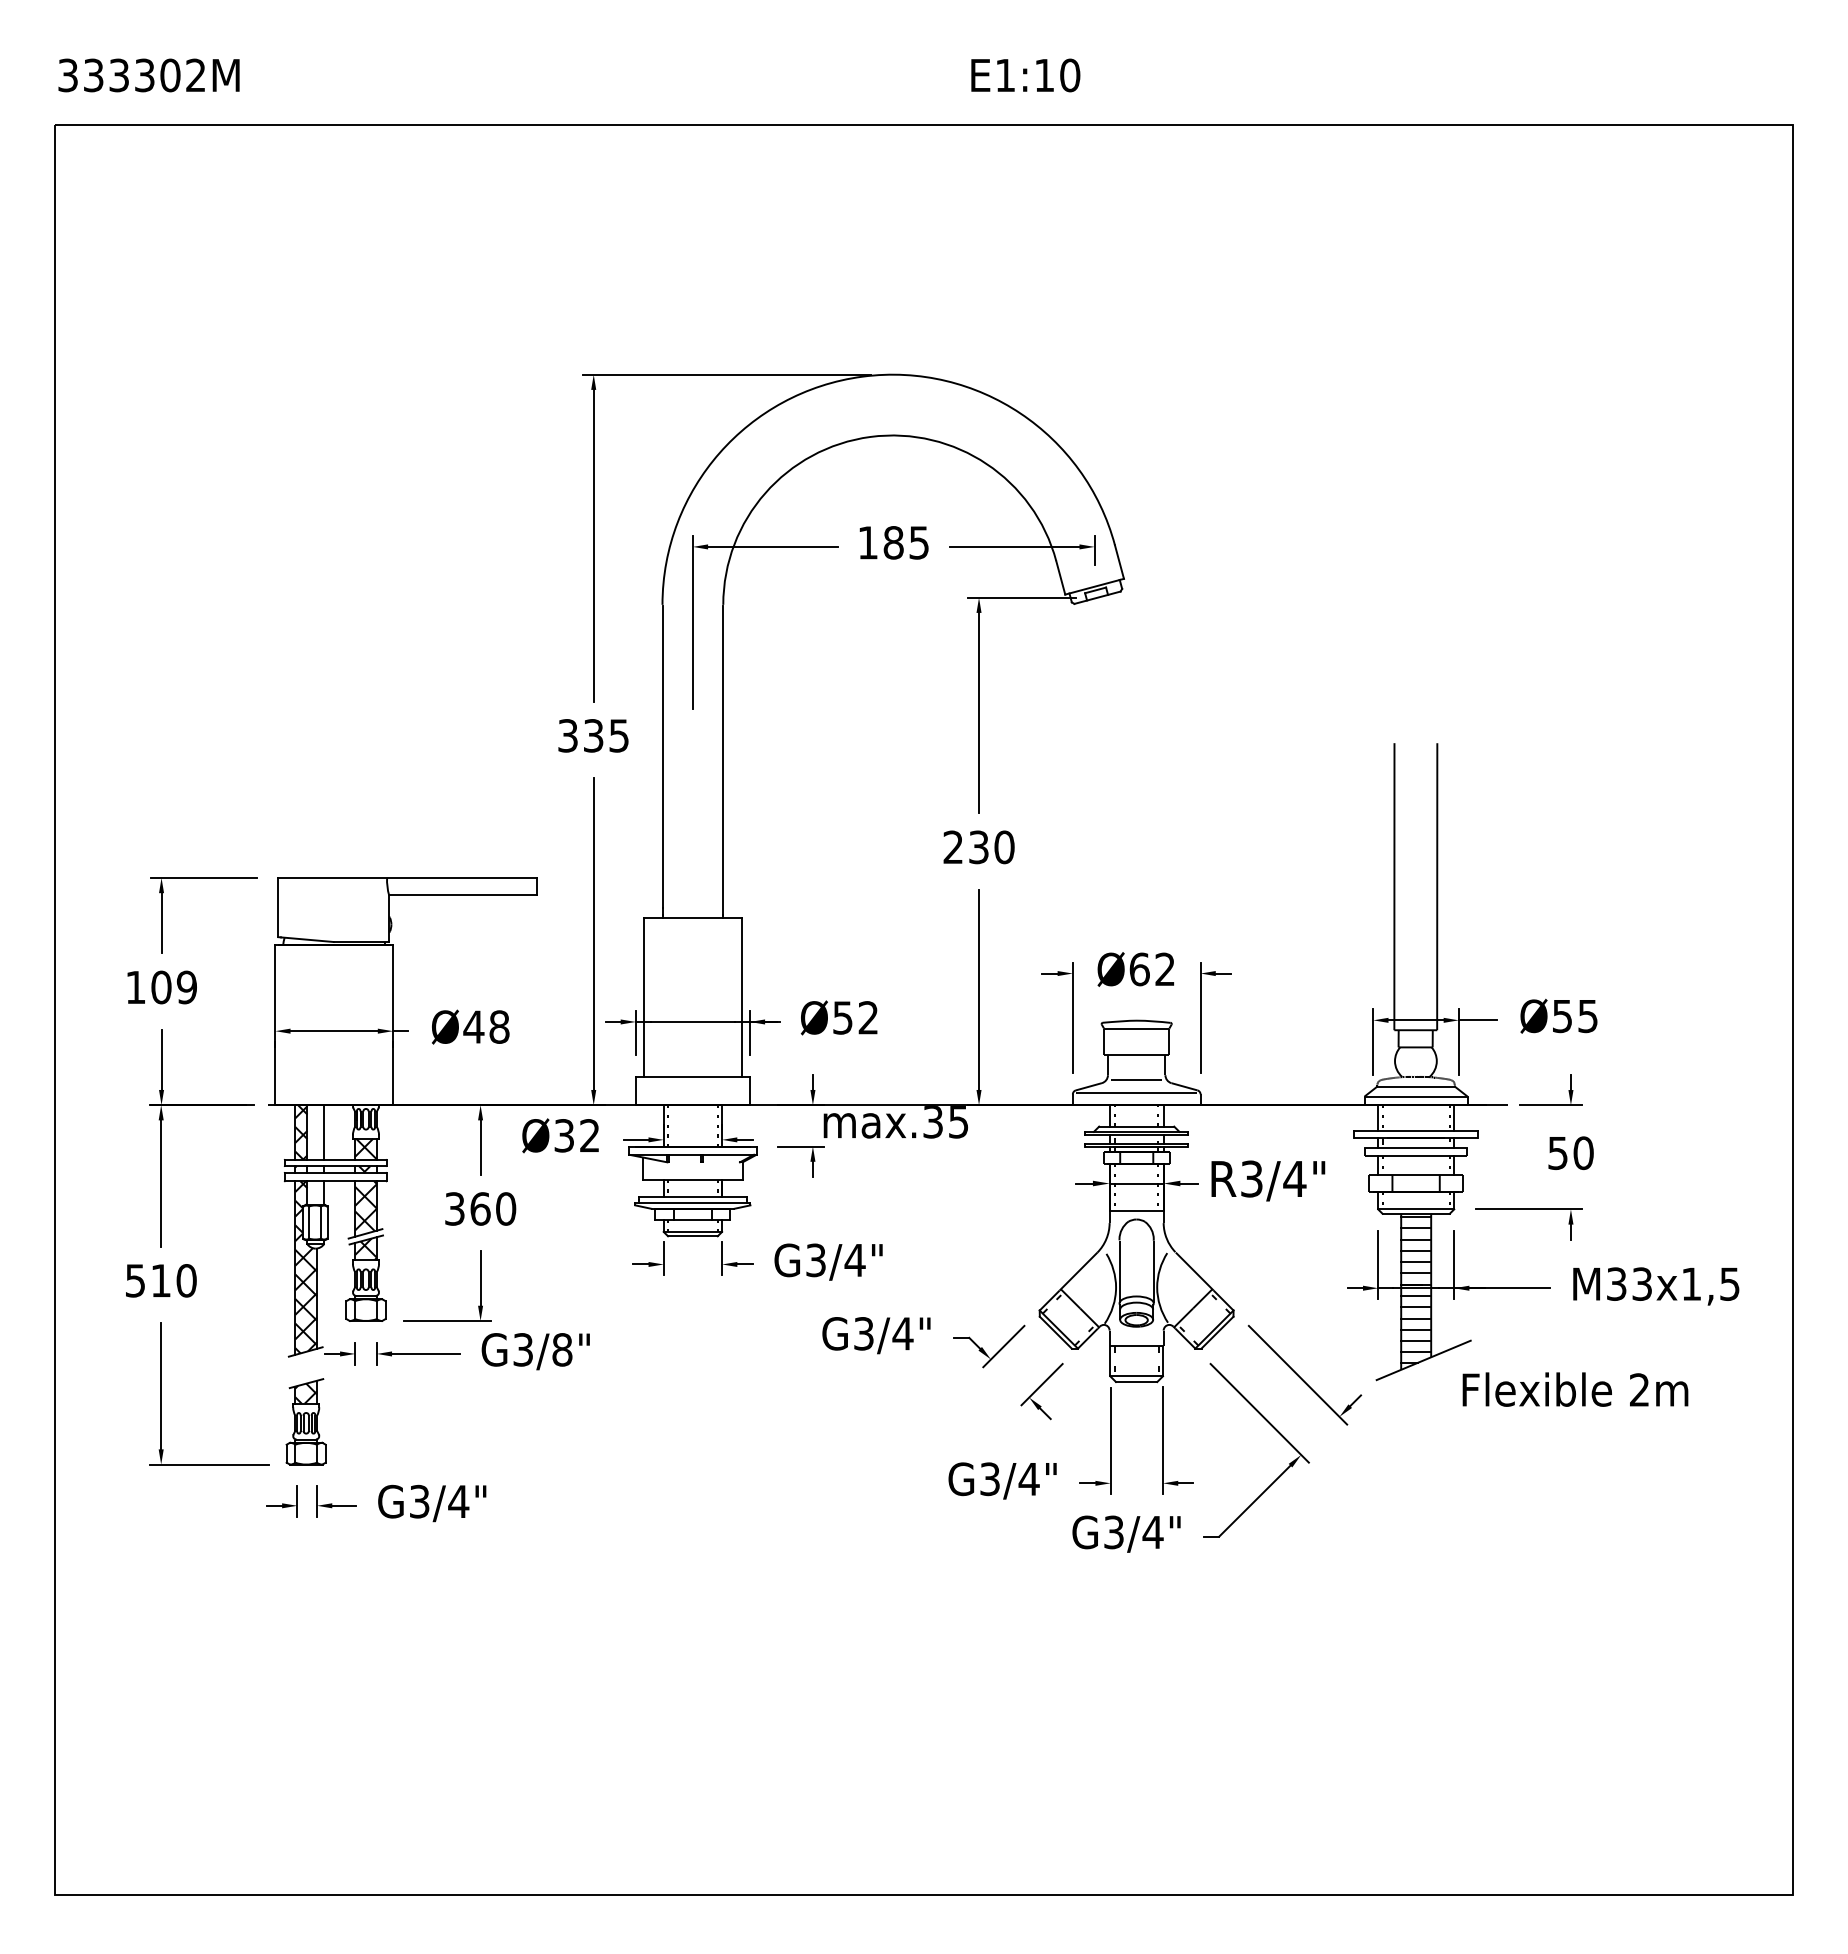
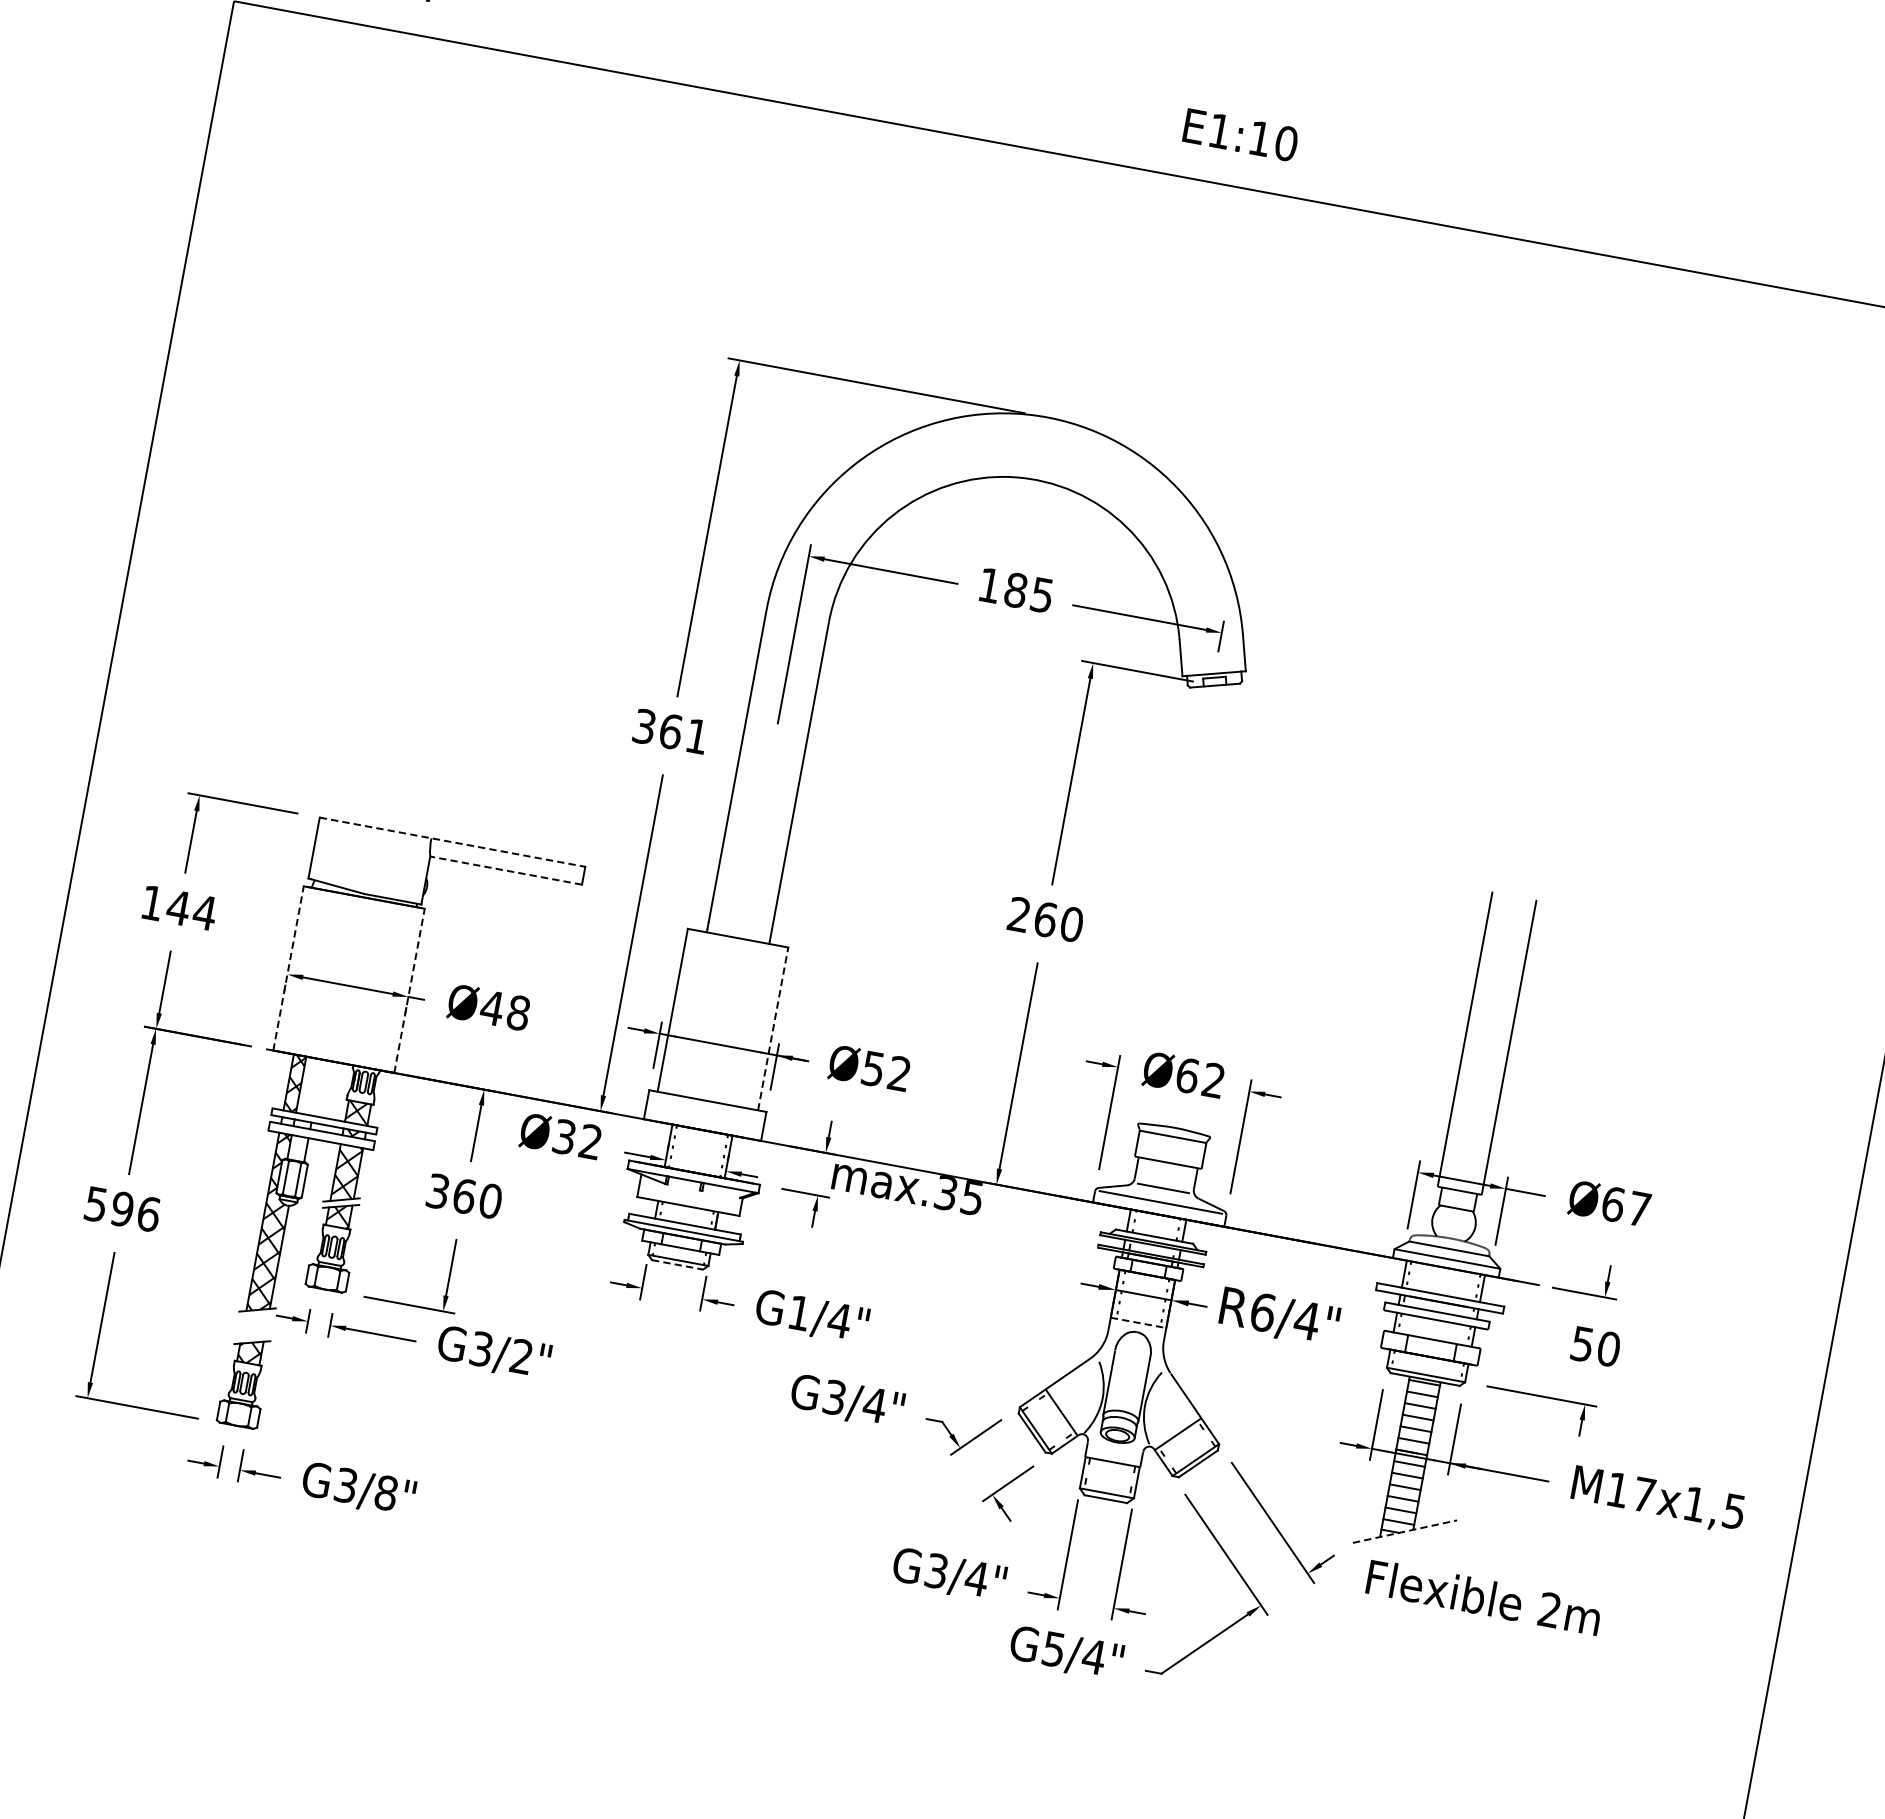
text: (605, 735) -> (683, 733), 335 -> 361
text: (979, 847) -> (1046, 919), 230 -> 260
line: (408, 877) -> (453, 841), solid -> dashed
line: (462, 895) -> (505, 870), solid -> dashed
text: (173, 987) -> (191, 910), 109 -> 144
line: (741, 997) -> (772, 1028), solid -> dashed
text: (1574, 1016) -> (1625, 1206), Ø55 -> Ø67
line: (275, 1025) -> (288, 968), solid -> dashed
line: (393, 1025) -> (409, 991), solid -> dashed
line: (323, 1132) -> (317, 1087), removed
text: (1252, 1178) -> (1263, 1312), R3/4" -> R6/4"
line: (1137, 1210) -> (1139, 1323), solid -> dashed
line: (692, 1236) -> (677, 1264), solid -> dashed
text: (815, 1260) -> (798, 1313), G3/4" -> G1/4"
text: (173, 1280) -> (135, 1211), 510 -> 596
text: (1629, 1283) -> (1631, 1491), M33x1,5 -> M17x1,5
text: (562, 1349) -> (521, 1356), G3/8" -> G3/2"
line: (1423, 1360) -> (1404, 1531), solid -> dashed
text: (1575, 1389) -> (1484, 1597), moved
text: (458, 1501) -> (386, 1492), G3/4" -> G3/8"
text: (1114, 1531) -> (1054, 1648), G3/4" -> G5/4"

